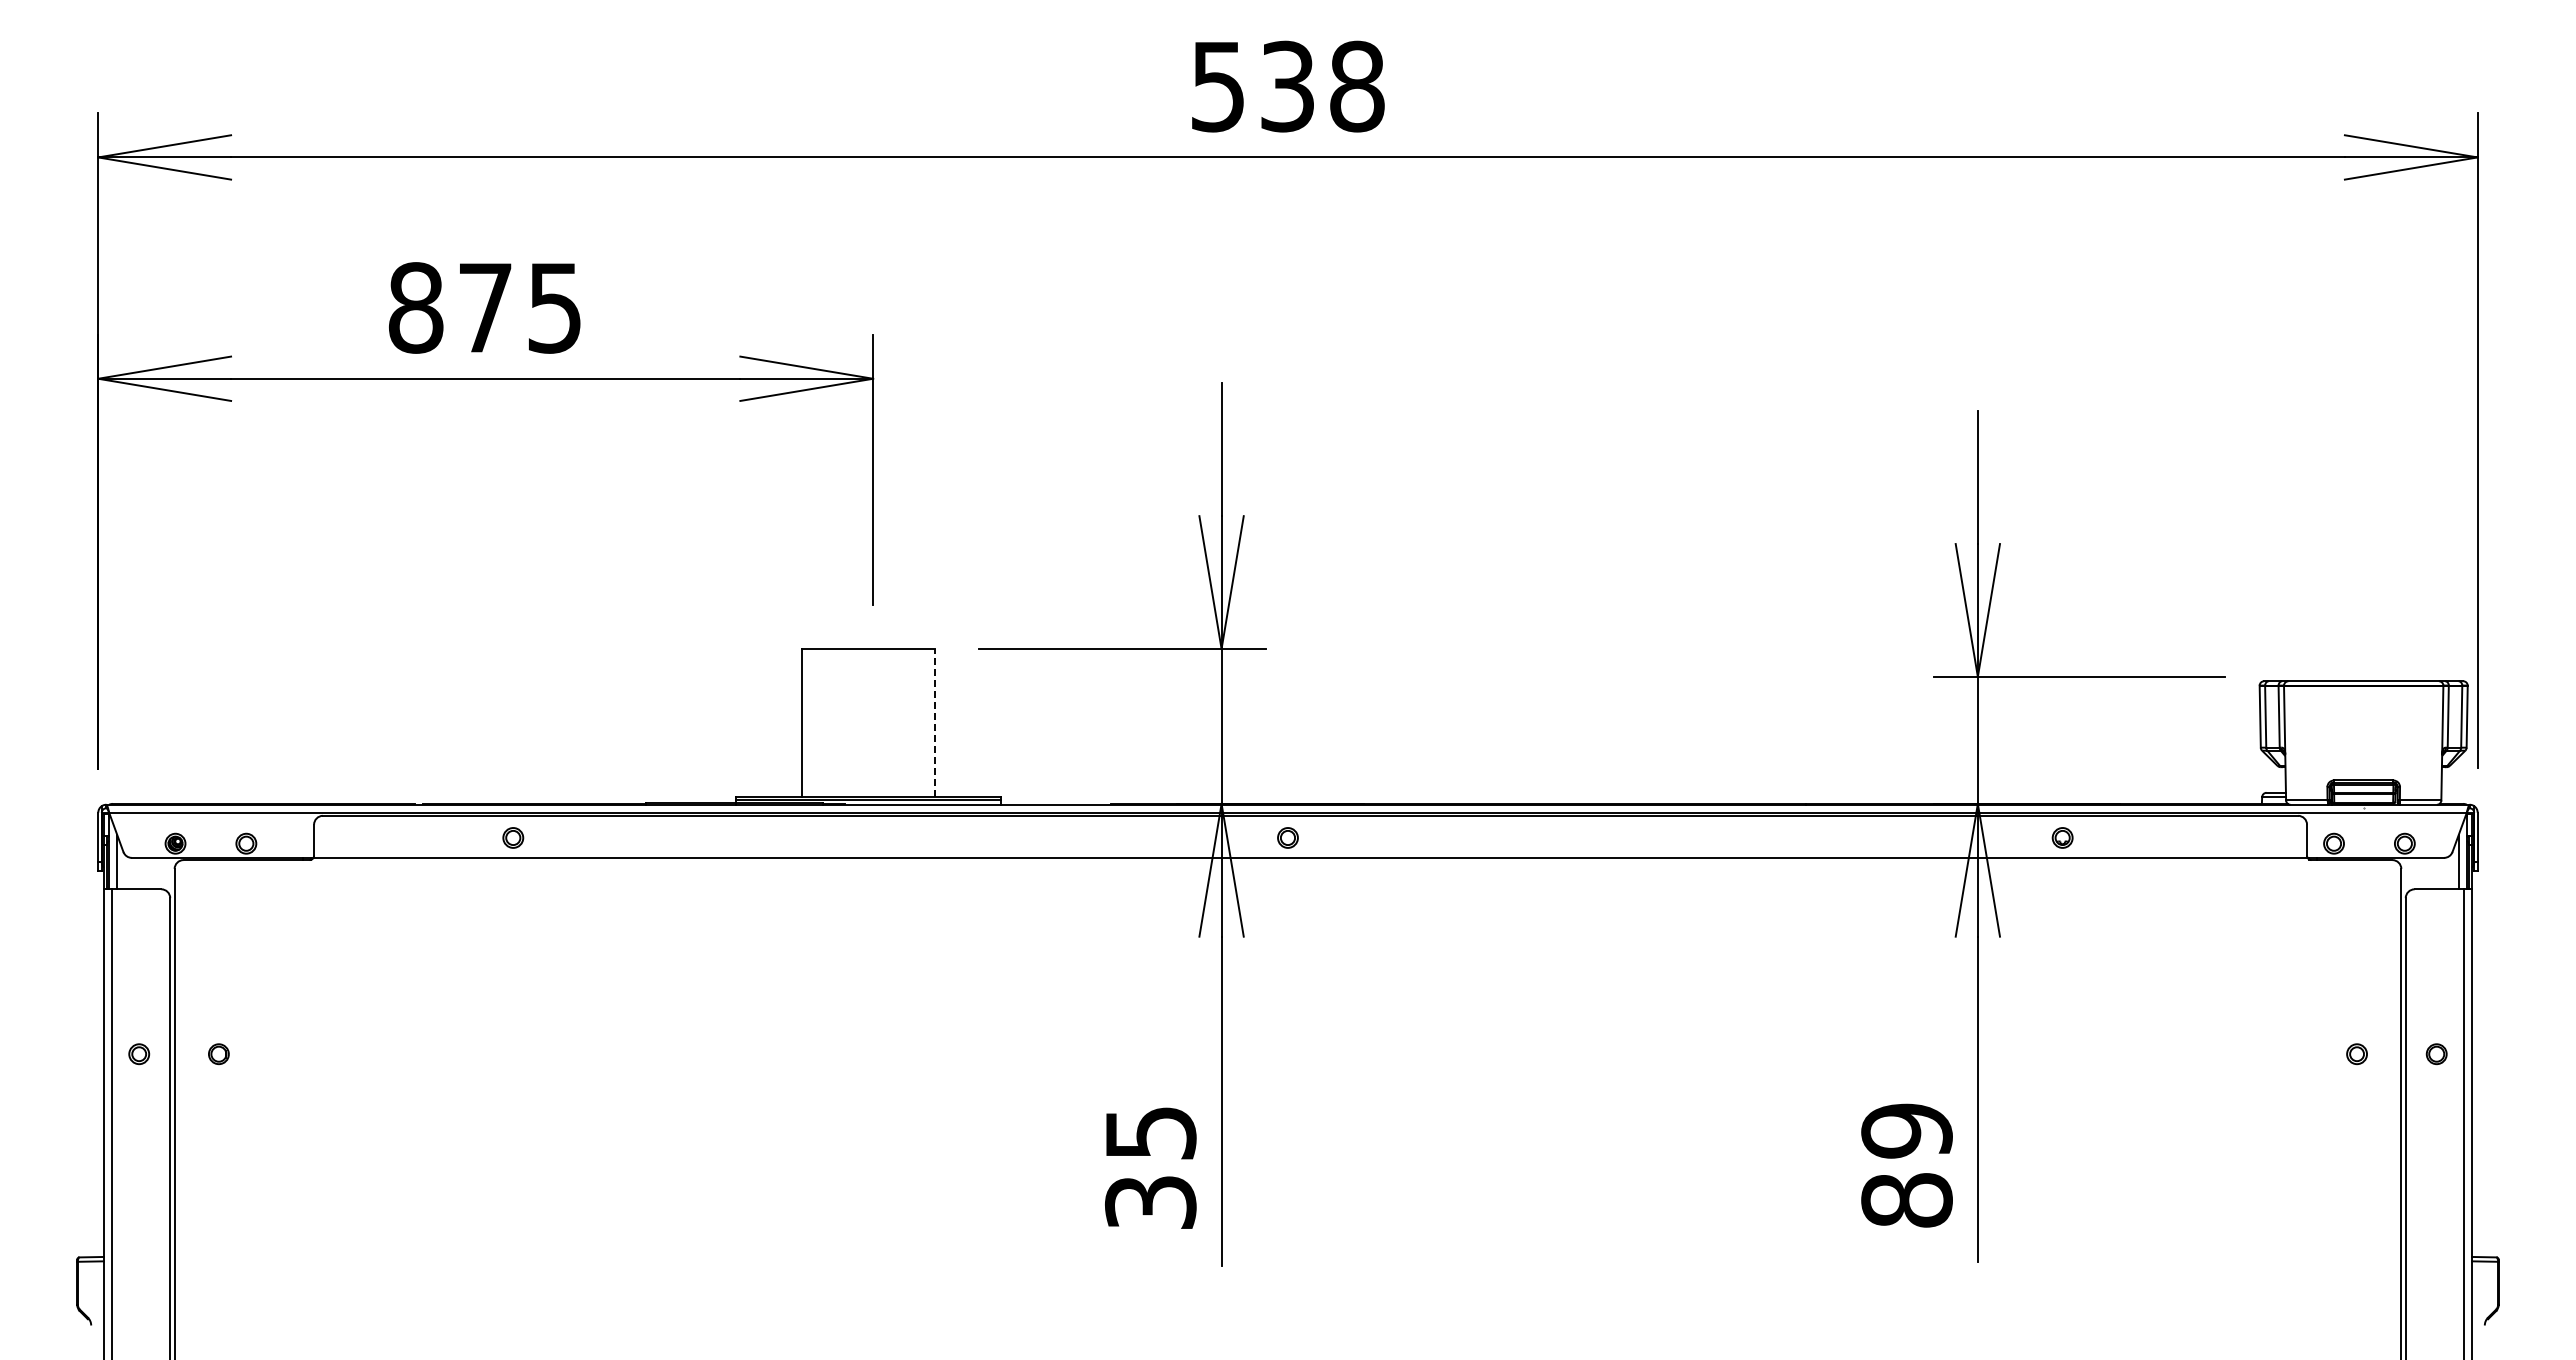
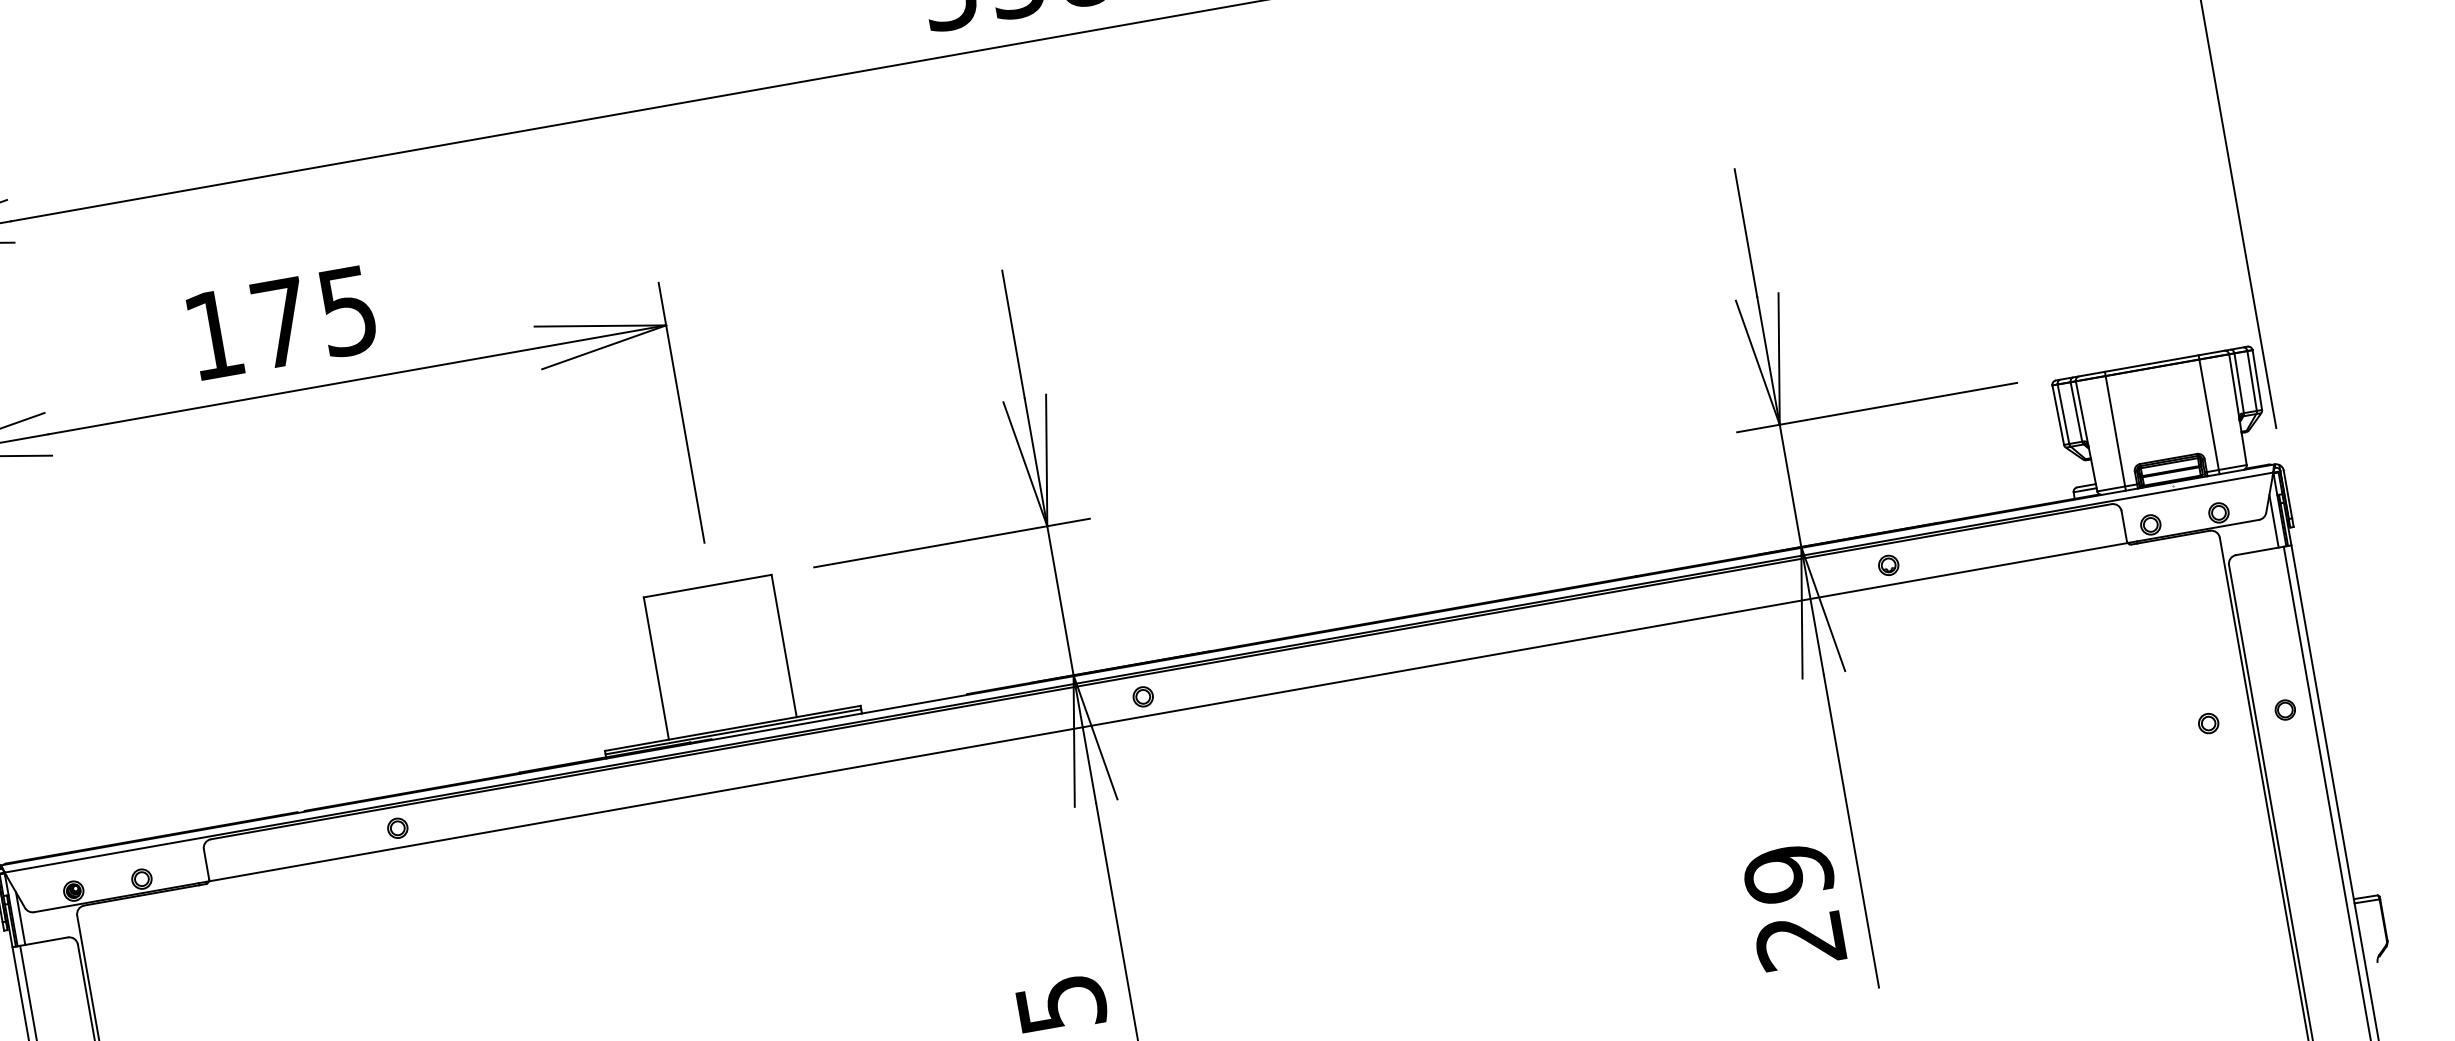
text: (415, 307) -> (213, 334), 875 -> 175
line: (935, 722) -> (784, 645), dashed -> solid
line: (2315, 742) -> (2115, 430), added
line: (2412, 742) -> (2209, 414), added
text: (1906, 1200) -> (1799, 940), 89 -> 29

